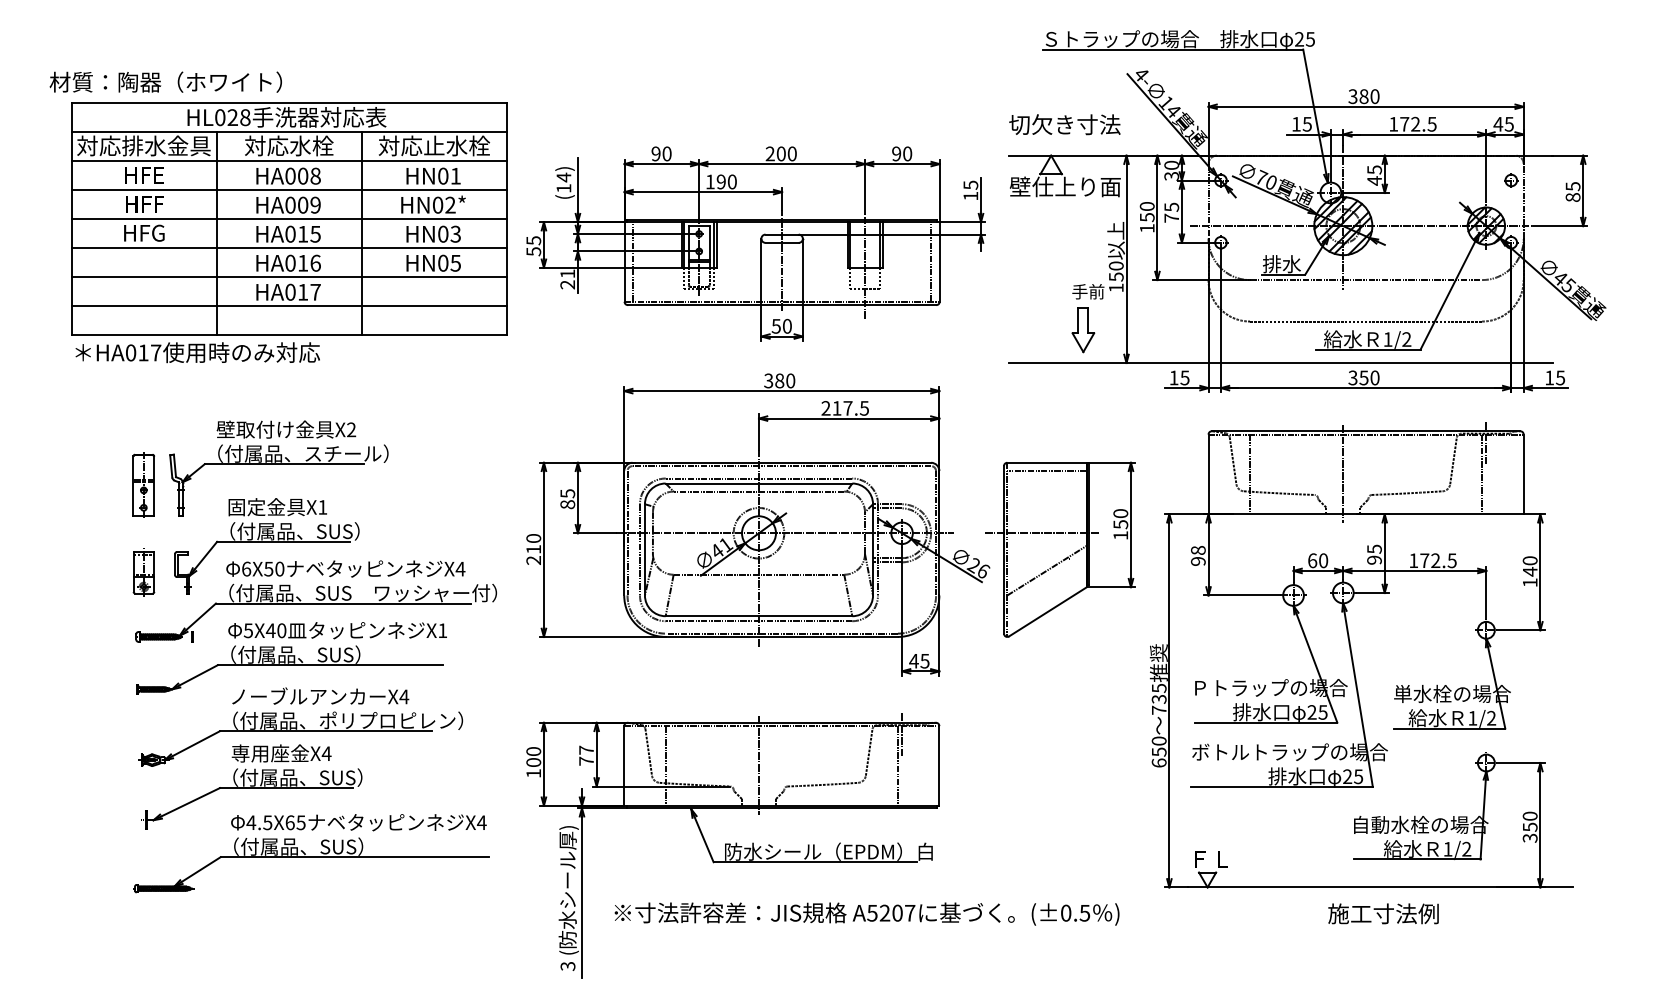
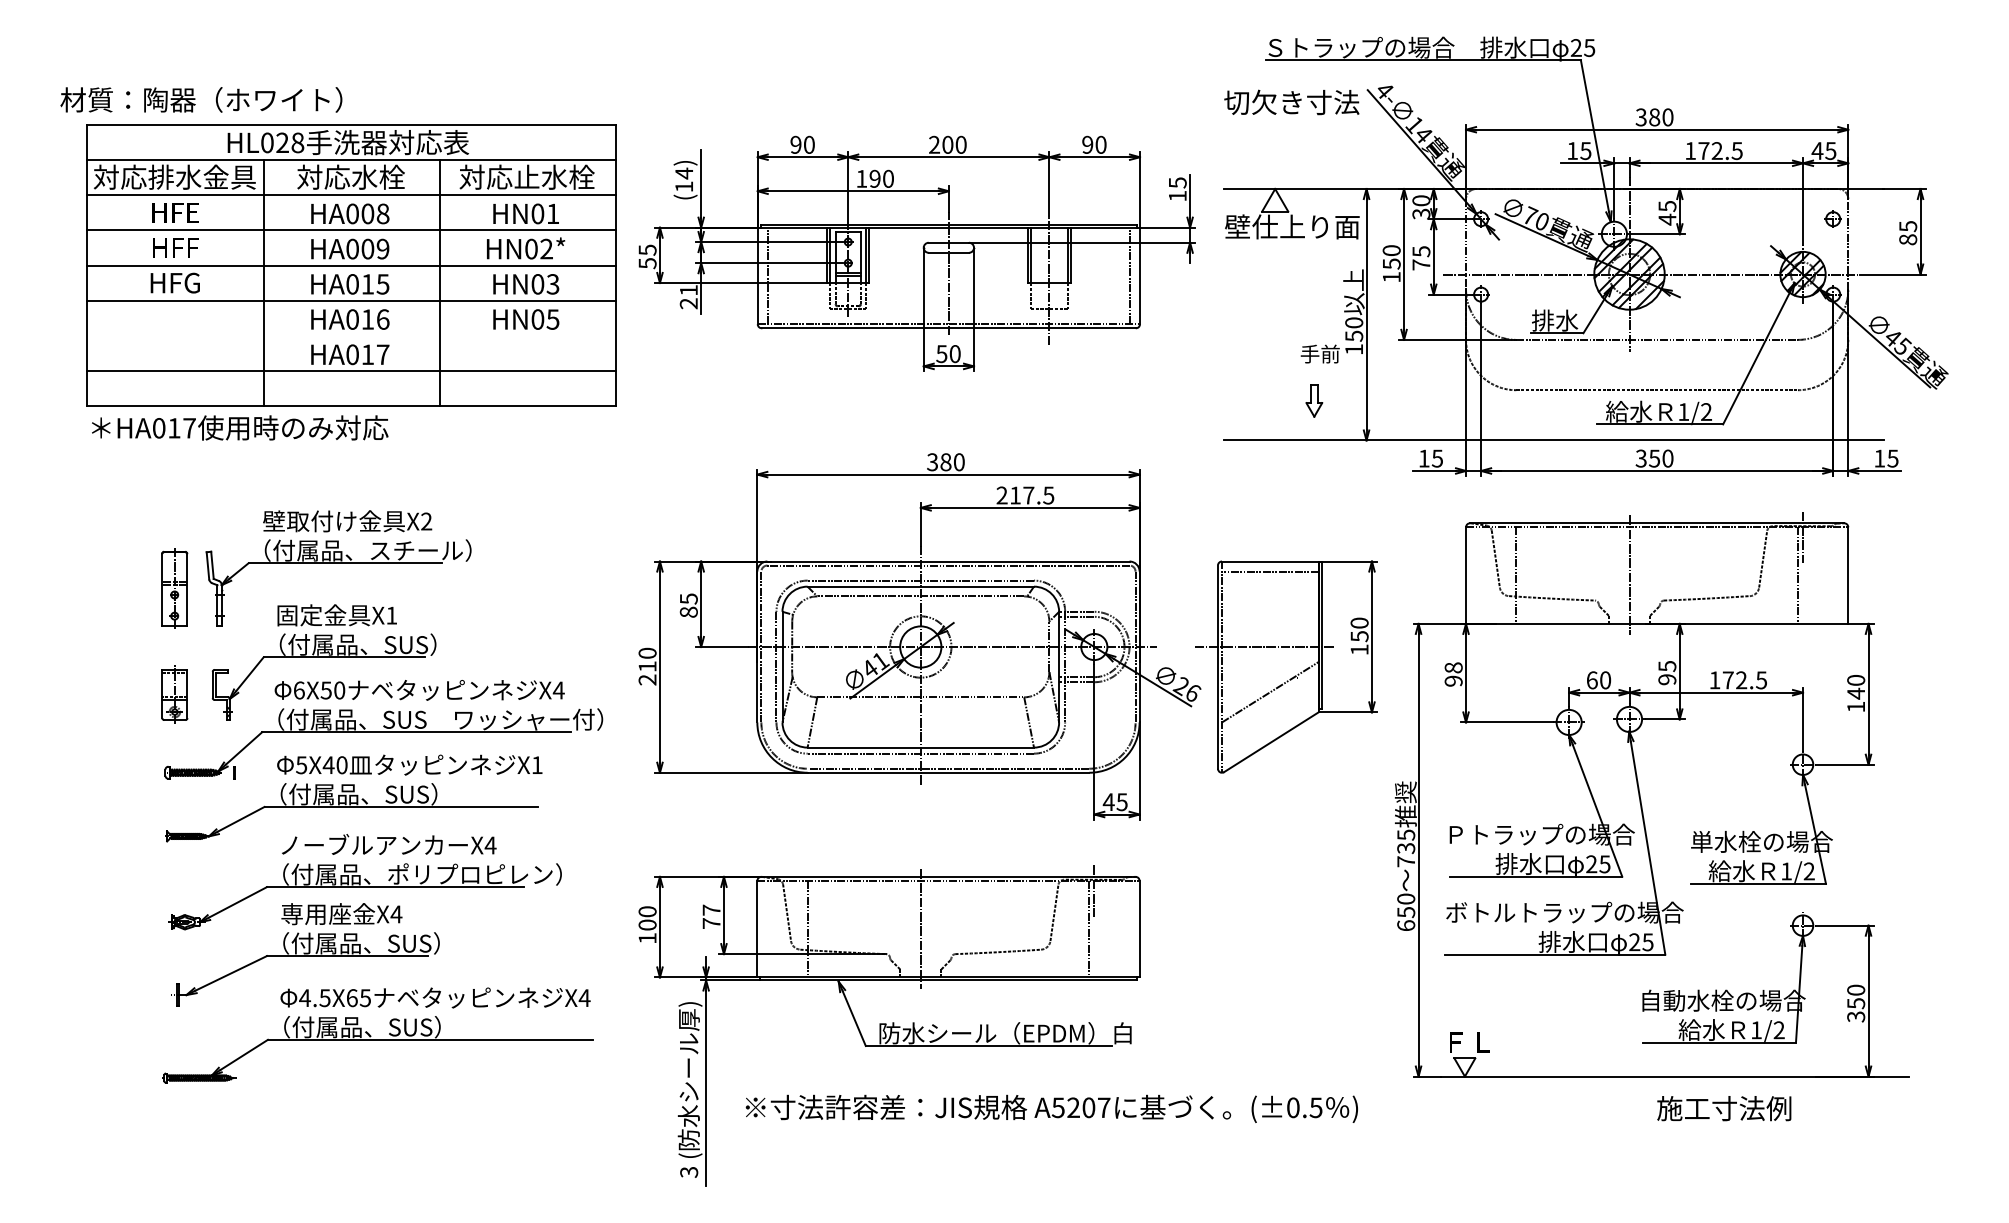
text: (1064, 124) -> (1291, 102), moved
part: (755, 243) -> (916, 253), moved
line: (289, 277) -> (351, 336), removed
part: (1083, 330) -> (1314, 400), size x0.6
text: (1383, 913) -> (1724, 1108), moved

